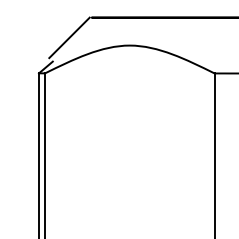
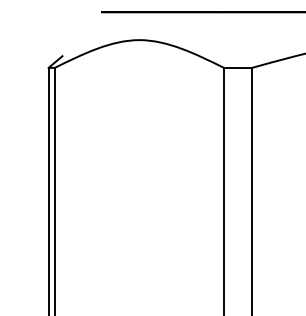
line: (68, 37) -> (78, 32), removed

